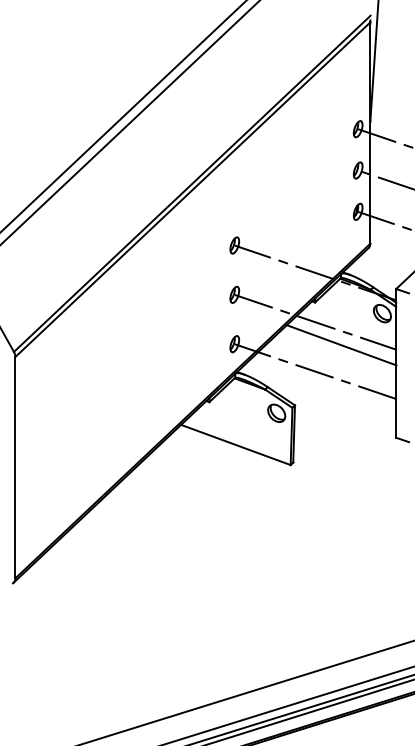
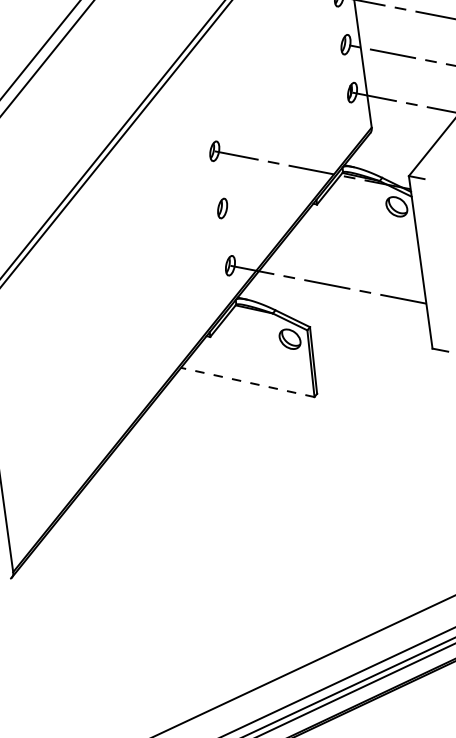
line: (315, 321) -> (320, 226), removed
line: (341, 345) -> (354, 250), removed
line: (235, 444) -> (247, 381), solid -> dashed

